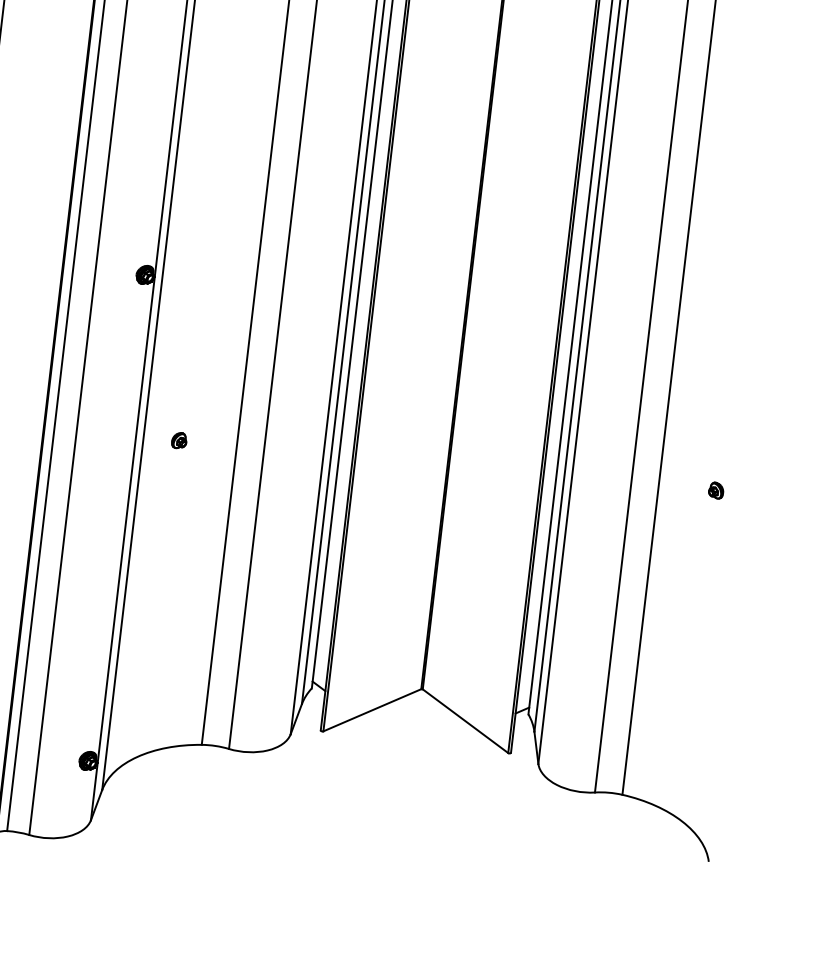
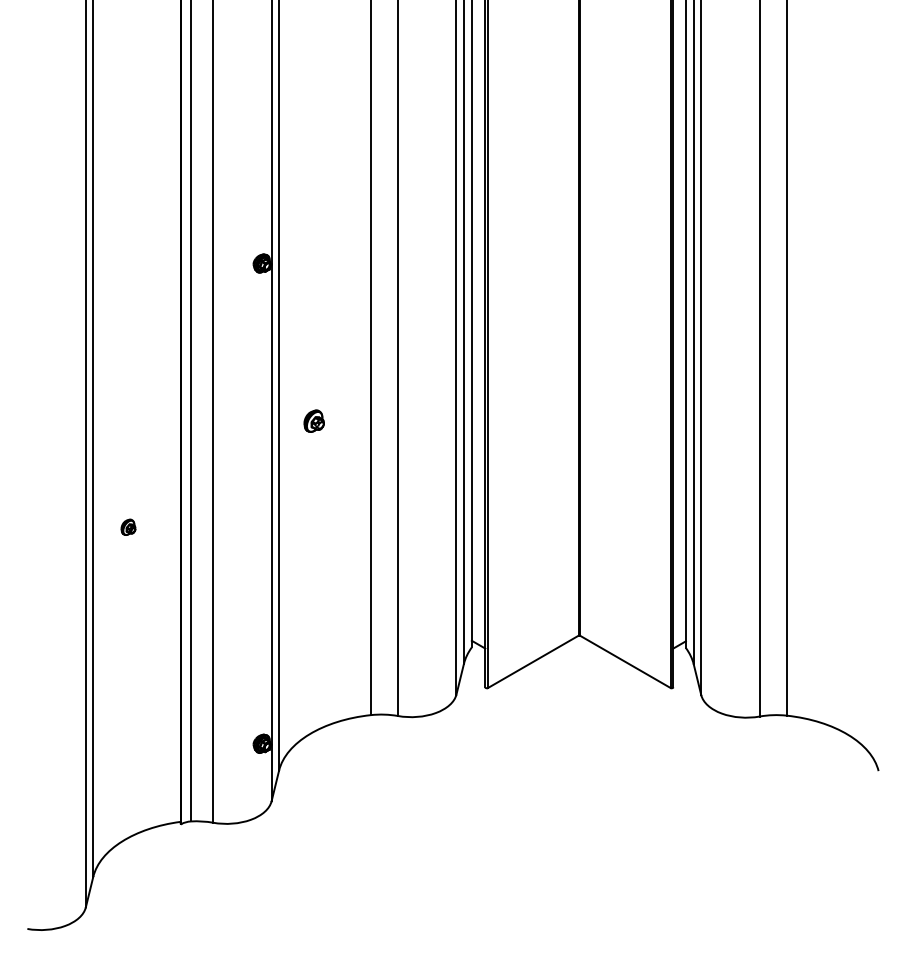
part: (179, 440) -> (314, 420), size x1.4
part: (716, 489) -> (843, 407), removed

